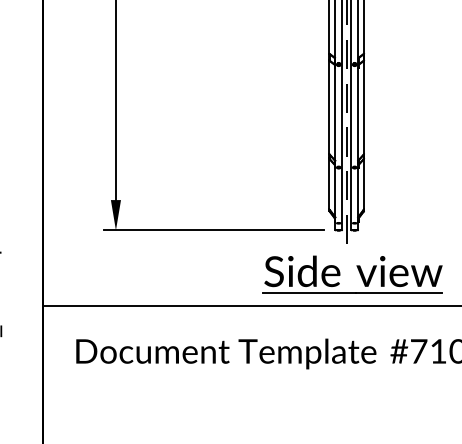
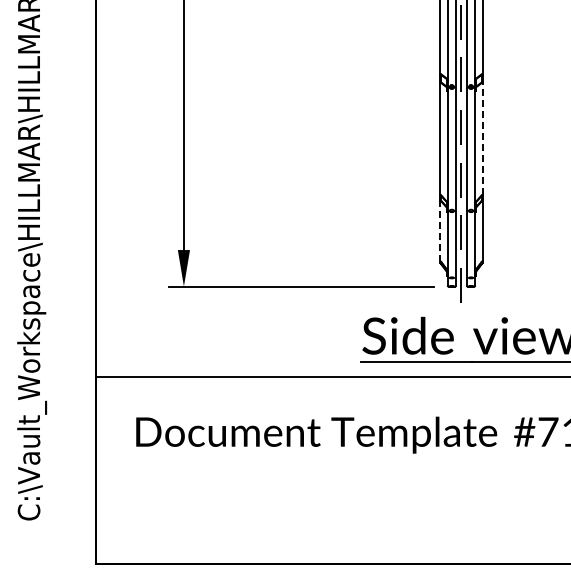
line: (364, 107) -> (482, 138), solid -> dashed
line: (329, 183) -> (440, 230), solid -> dashed

